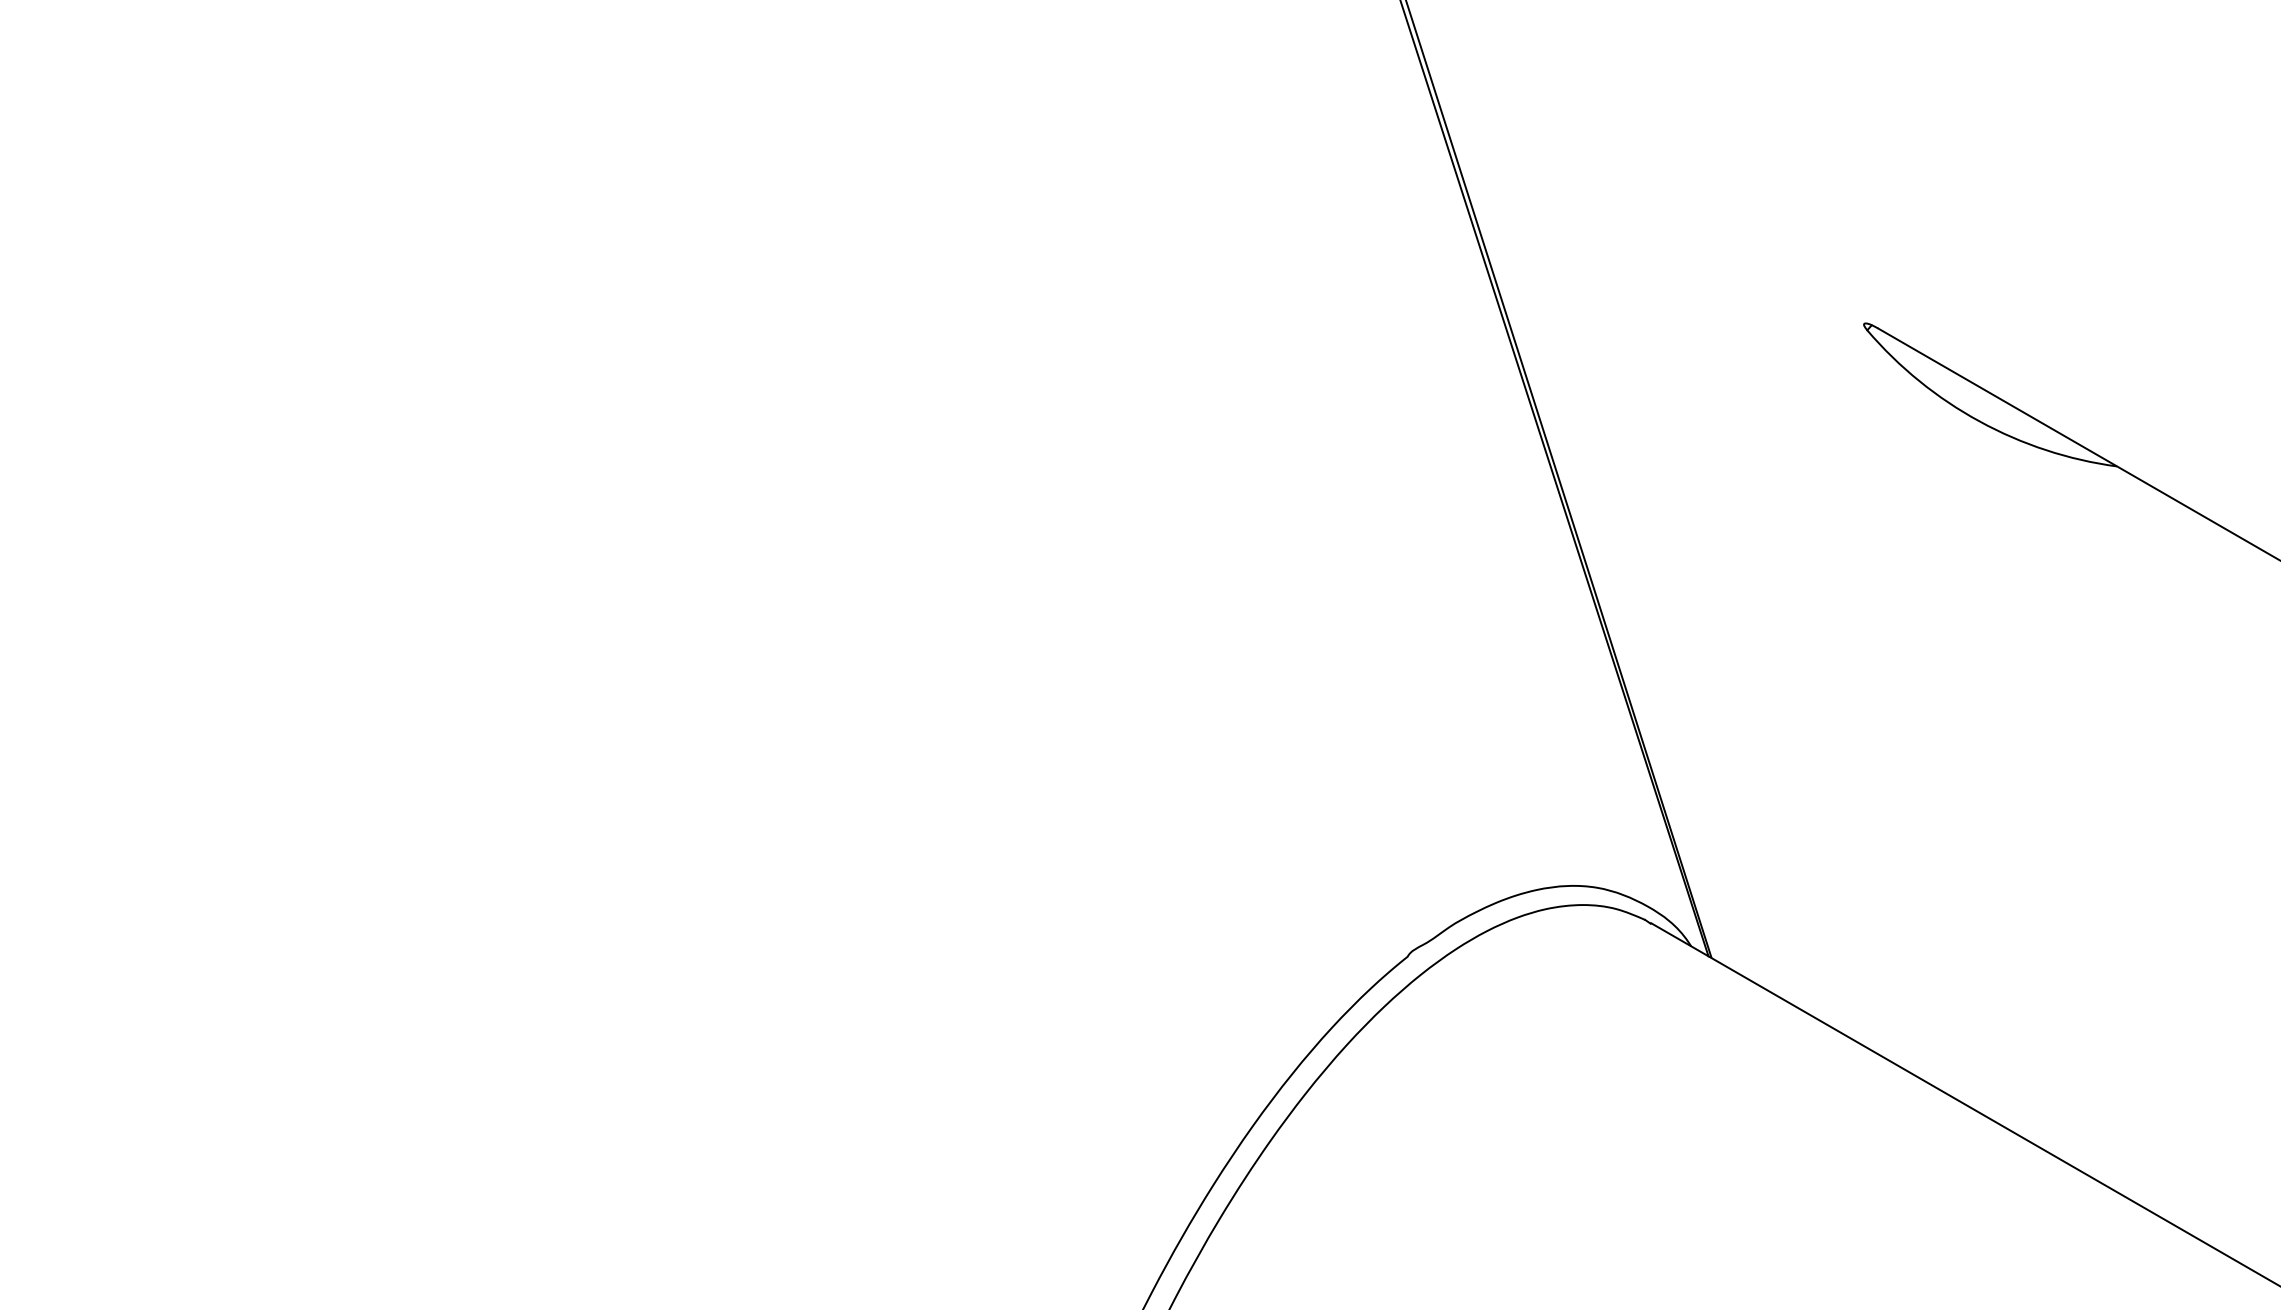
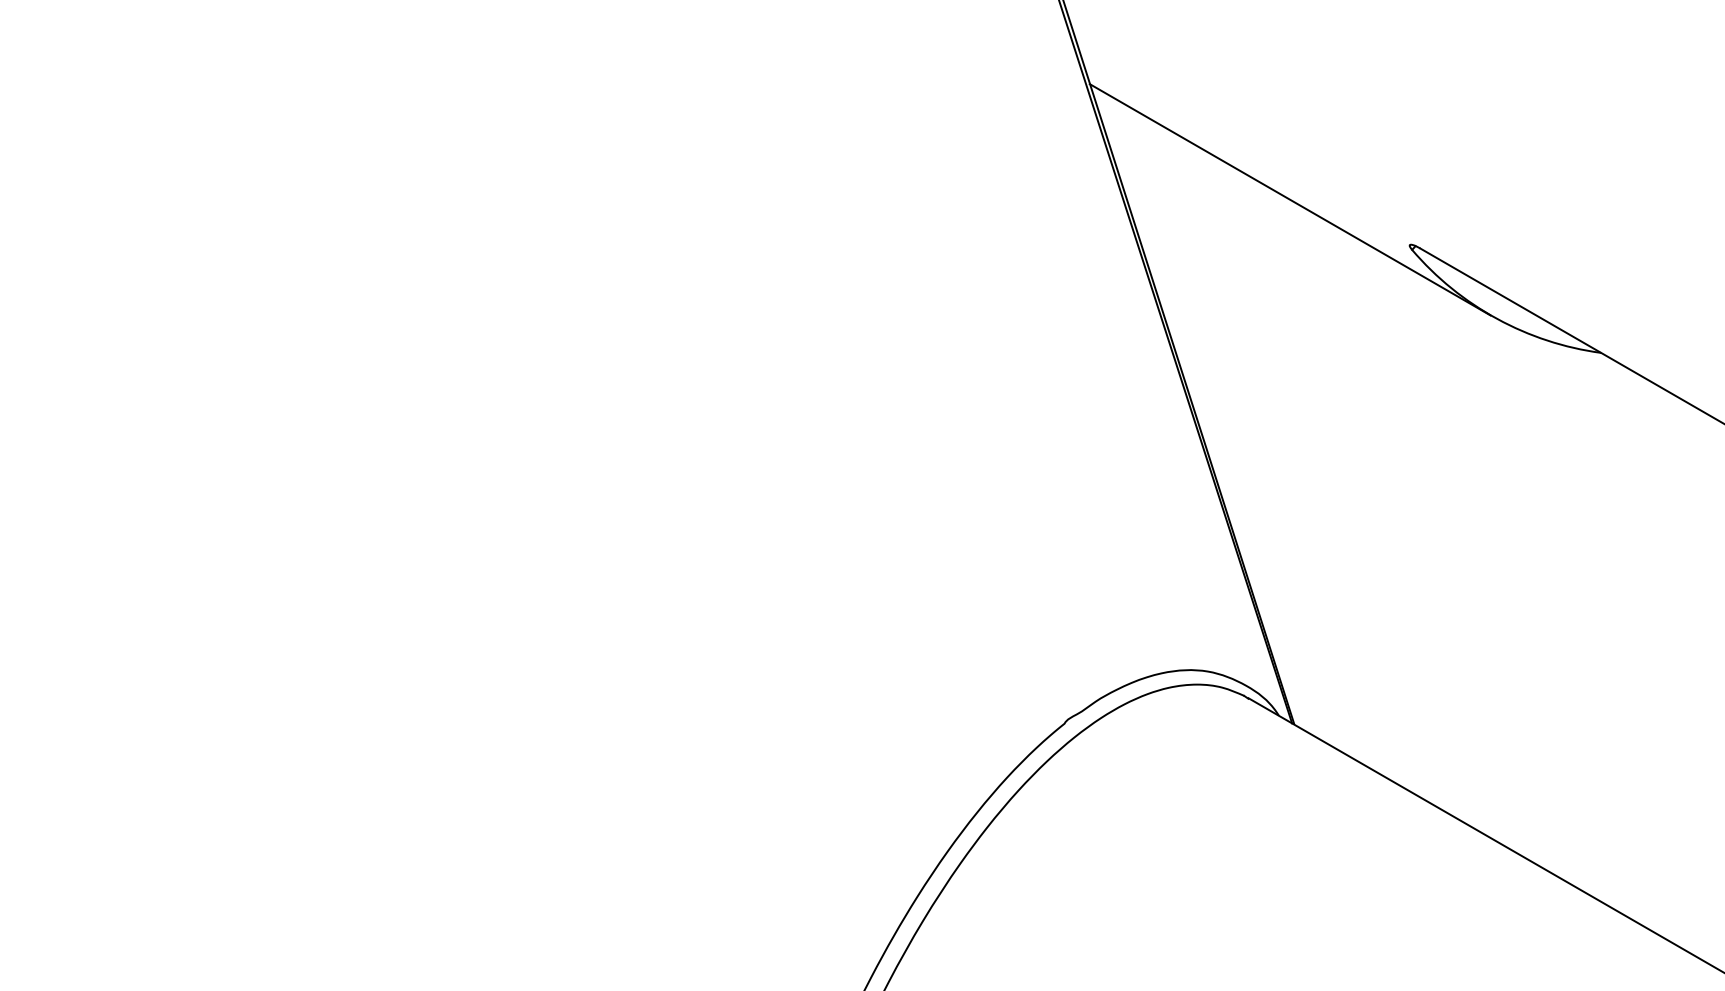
line: (1705, 263) -> (1289, 199), added

